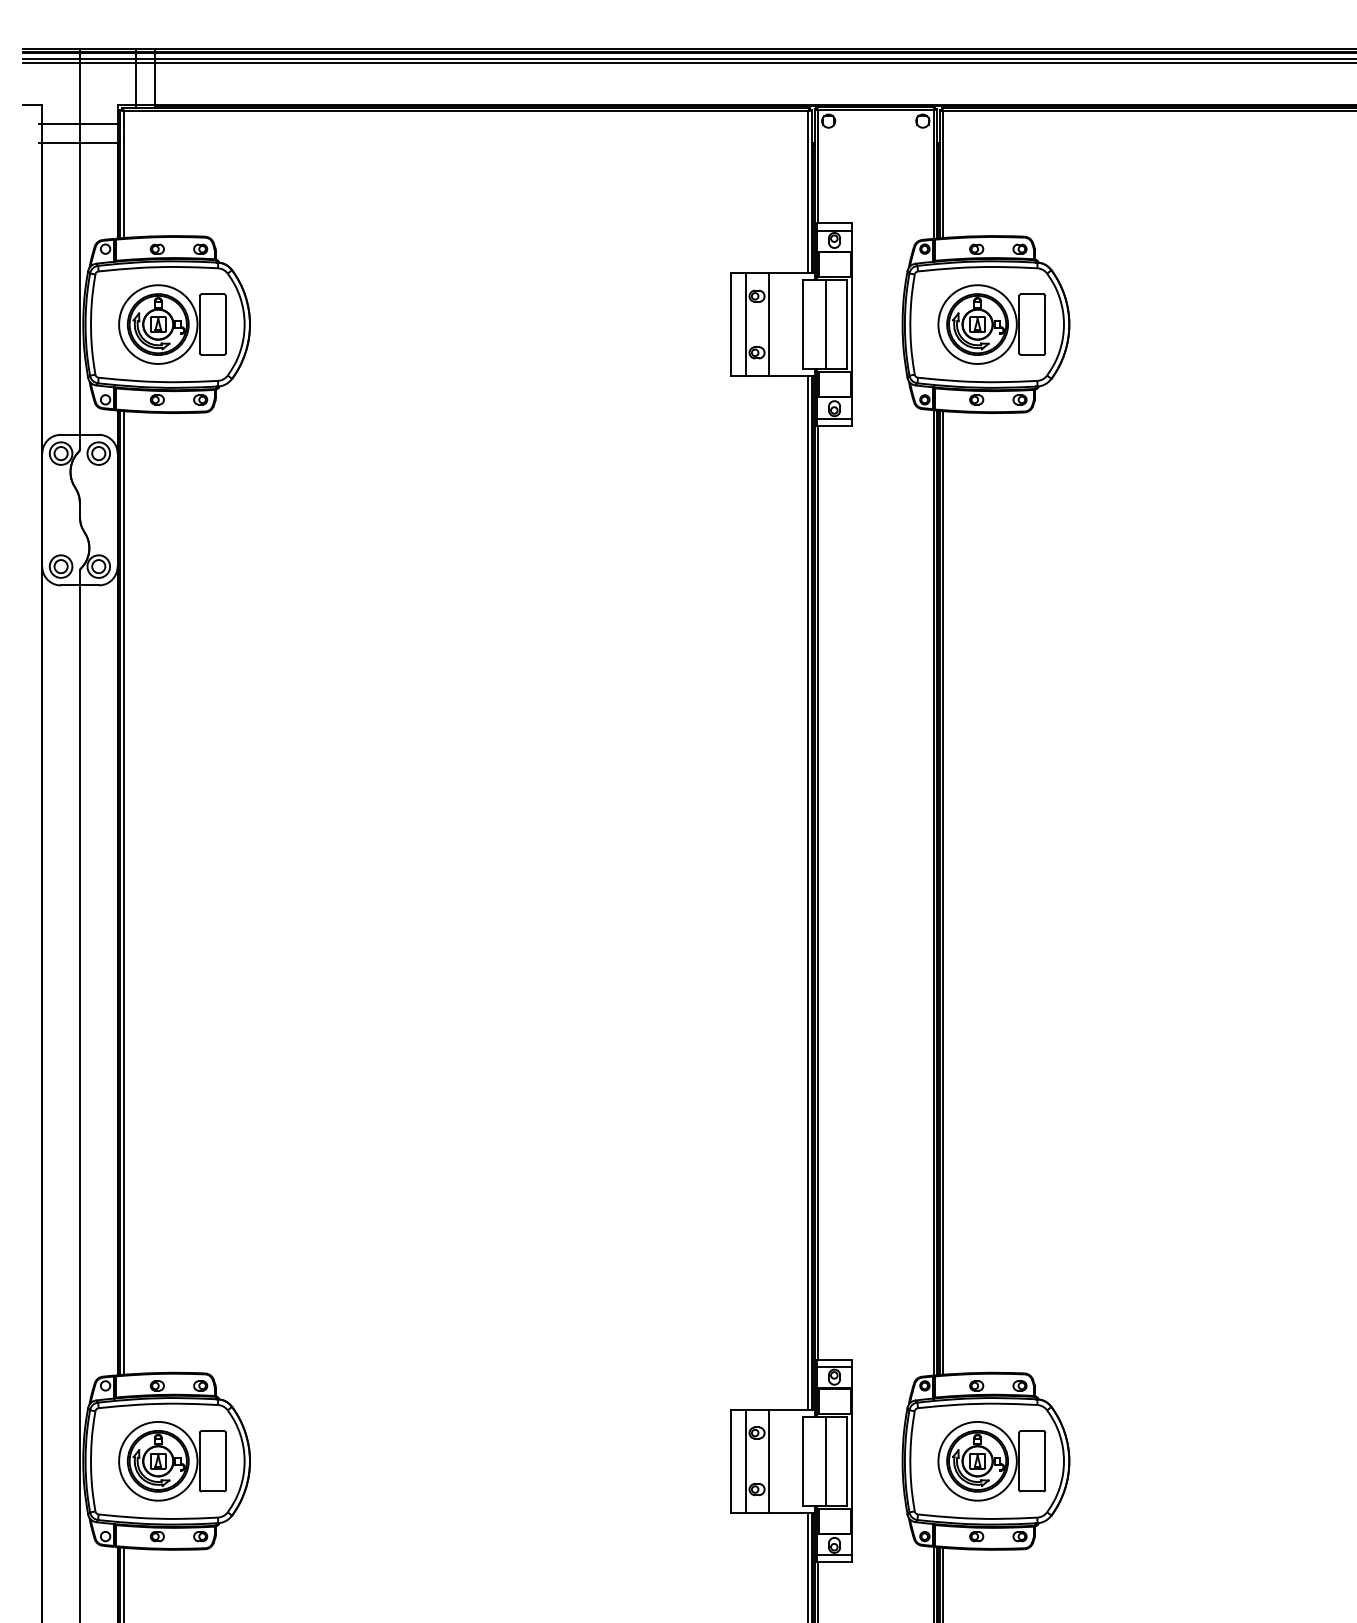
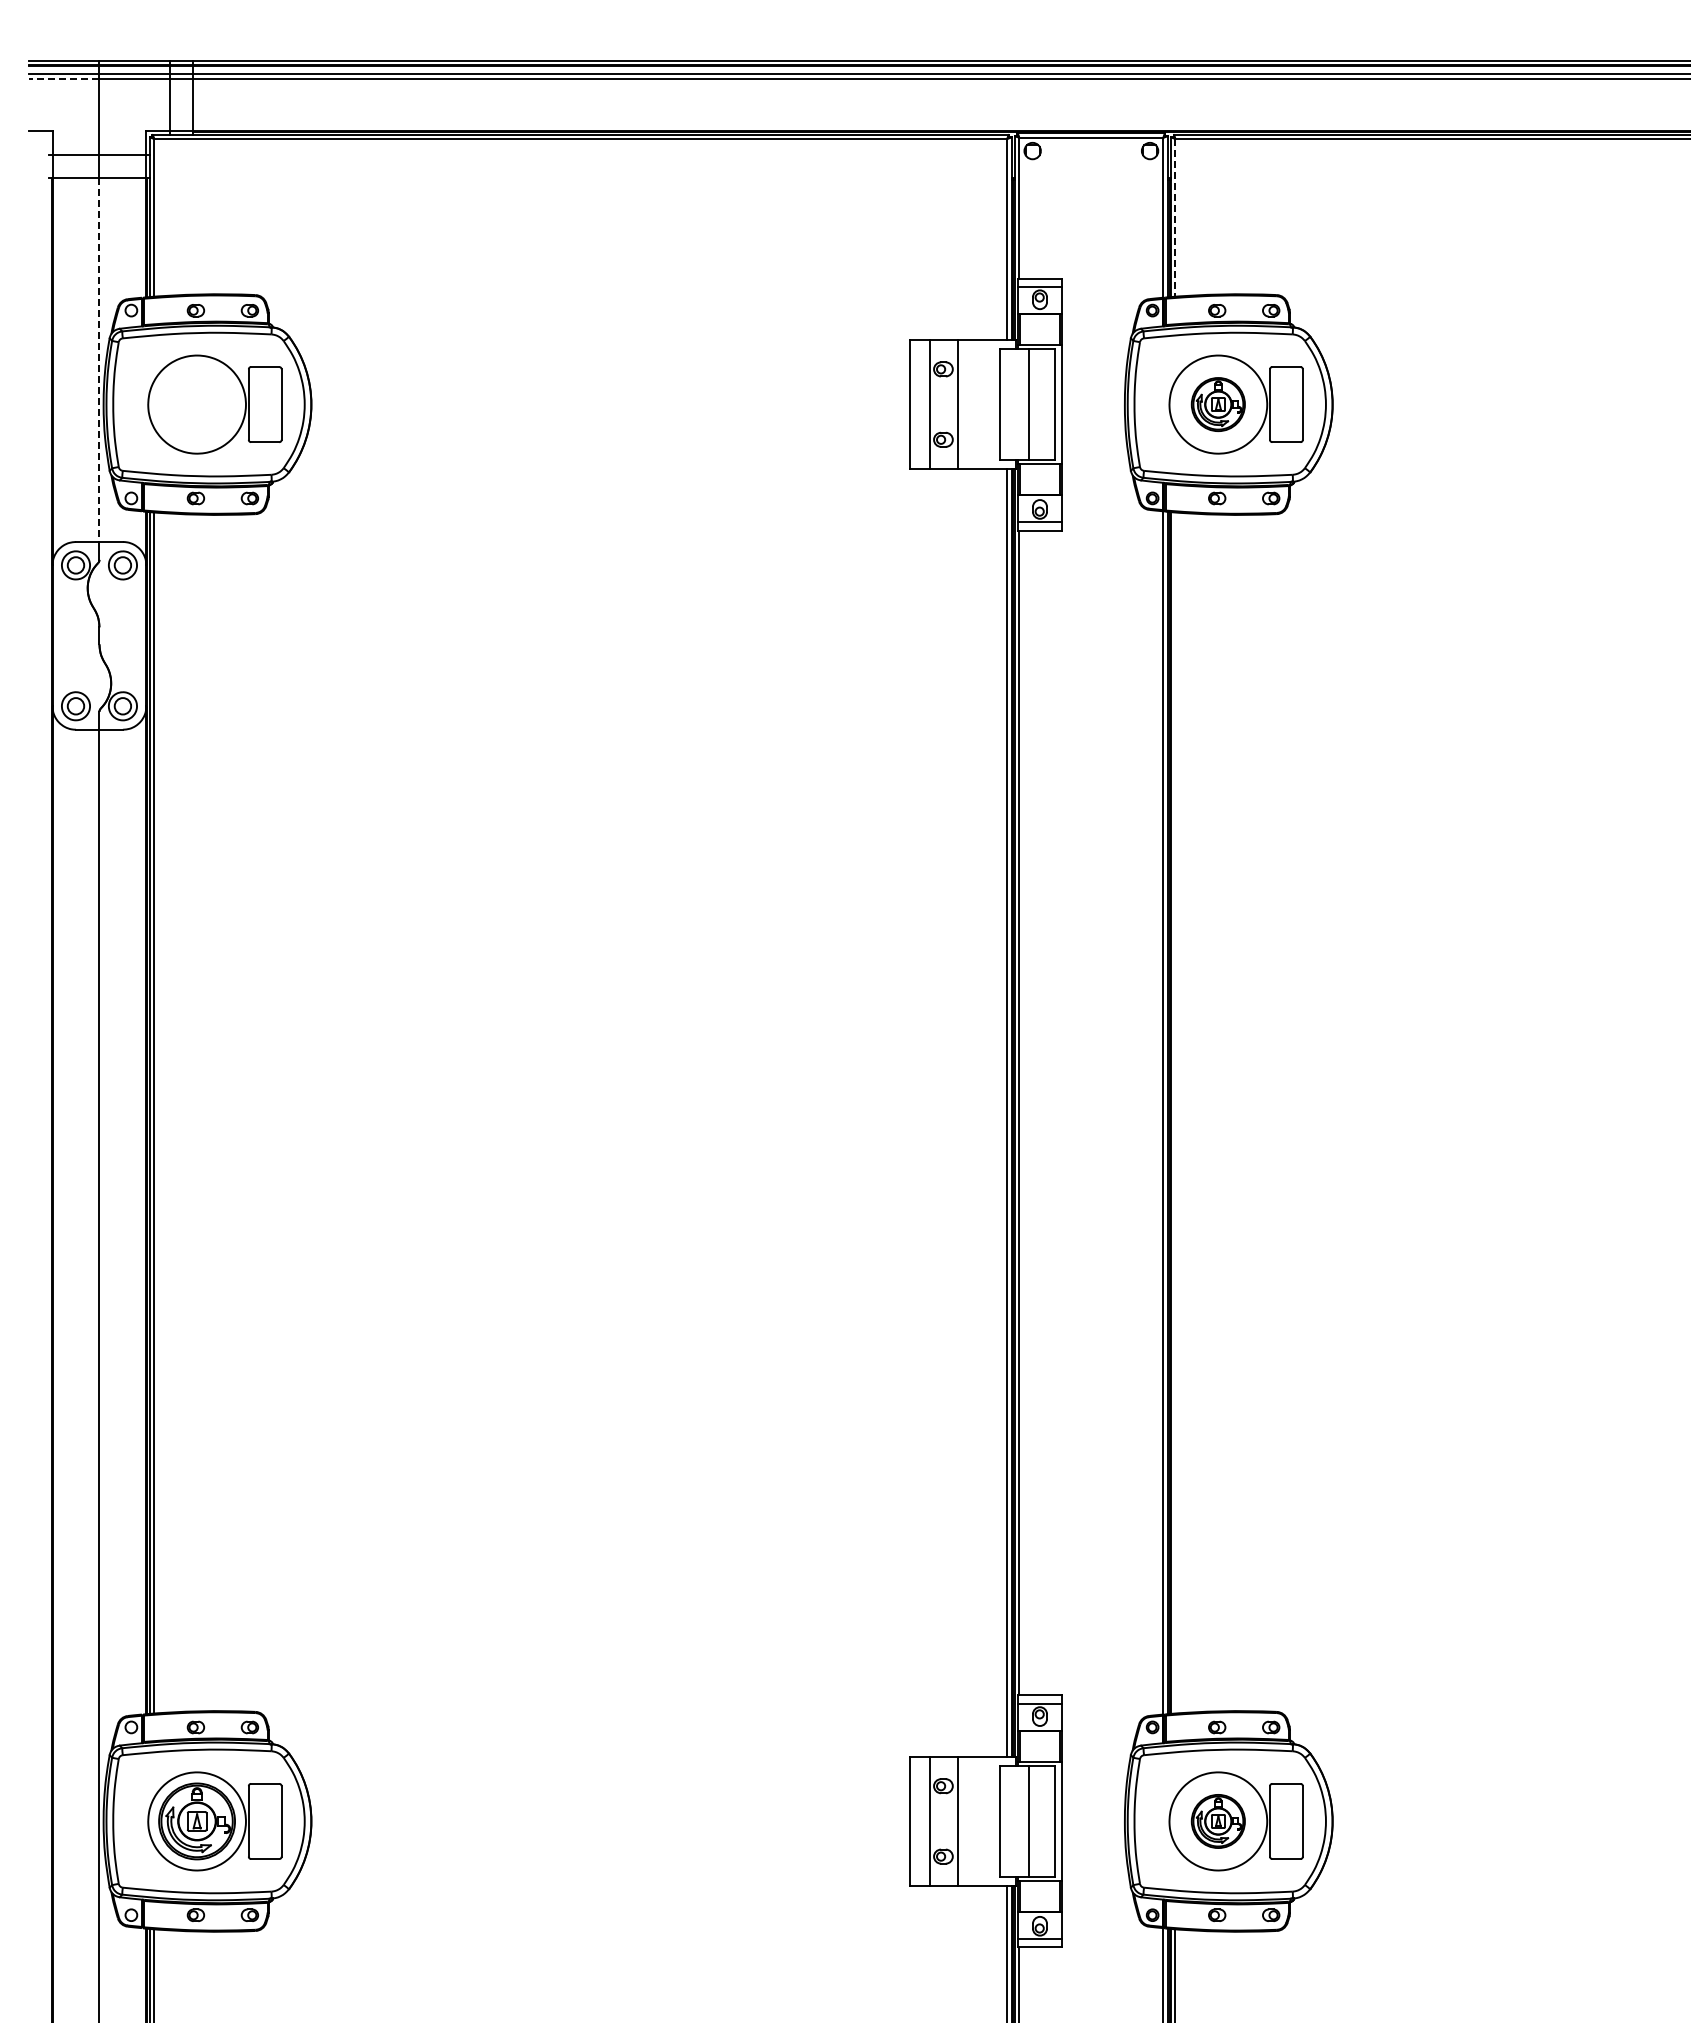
line: (51, 62) -> (63, 78), solid -> dashed
line: (943, 174) -> (1175, 217), solid -> dashed
line: (79, 289) -> (99, 360), solid -> dashed
part: (157, 324) -> (196, 404), removed
part: (977, 324) -> (1218, 404), size x0.7
line: (943, 892) -> (1175, 1112), removed
part: (977, 1461) -> (1218, 1821), size x0.7

